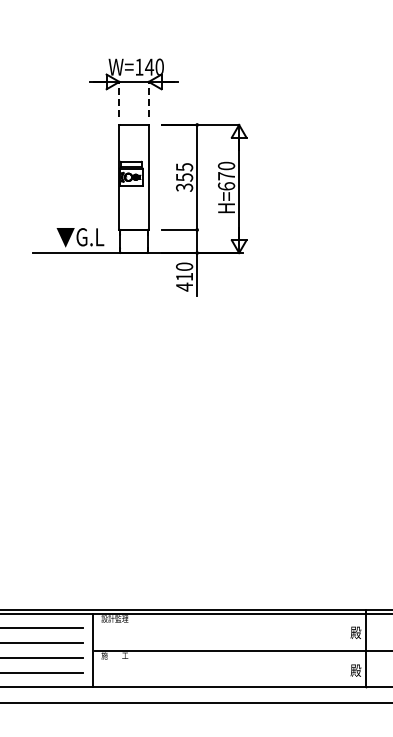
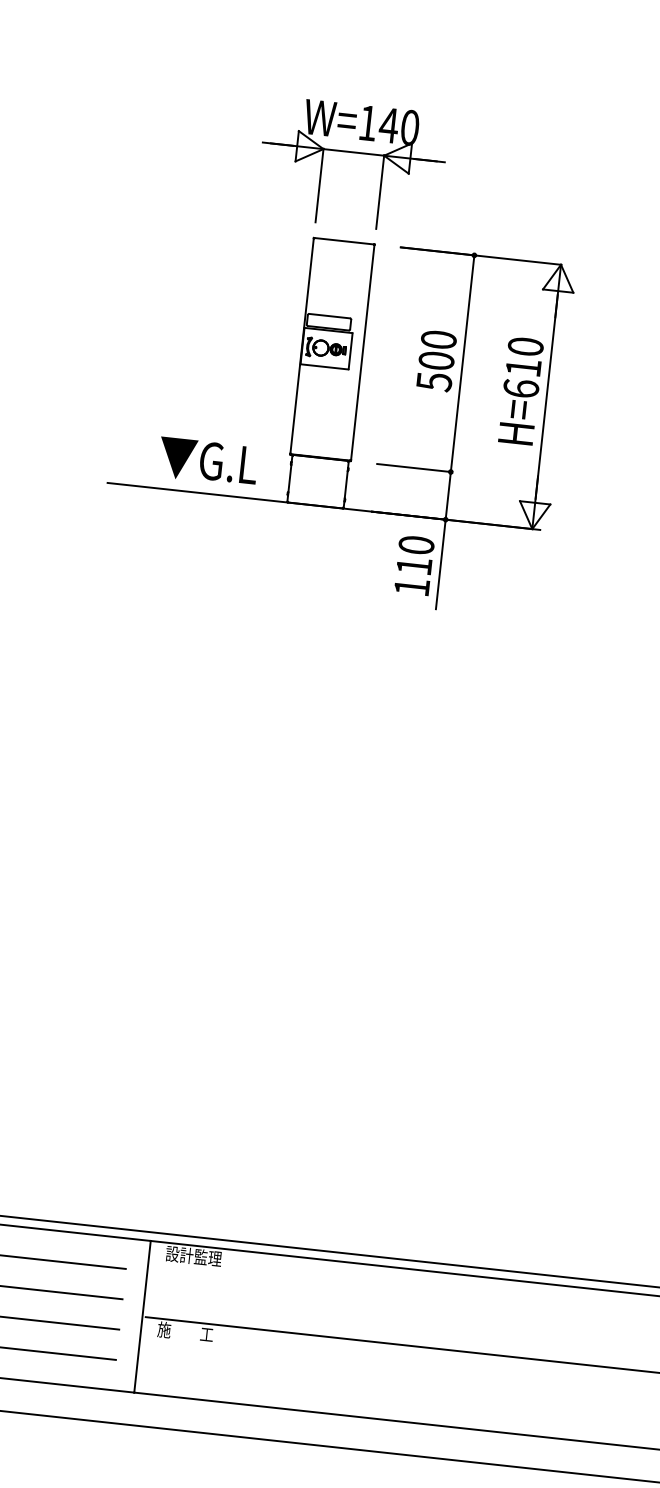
line: (119, 99) -> (319, 185), dashed -> solid
line: (148, 99) -> (379, 191), dashed -> solid
text: (226, 176) -> (523, 368), H=670 -> H=610
text: (184, 177) -> (436, 360), 355 -> 500
text: (184, 286) -> (411, 585), 410 -> 110

